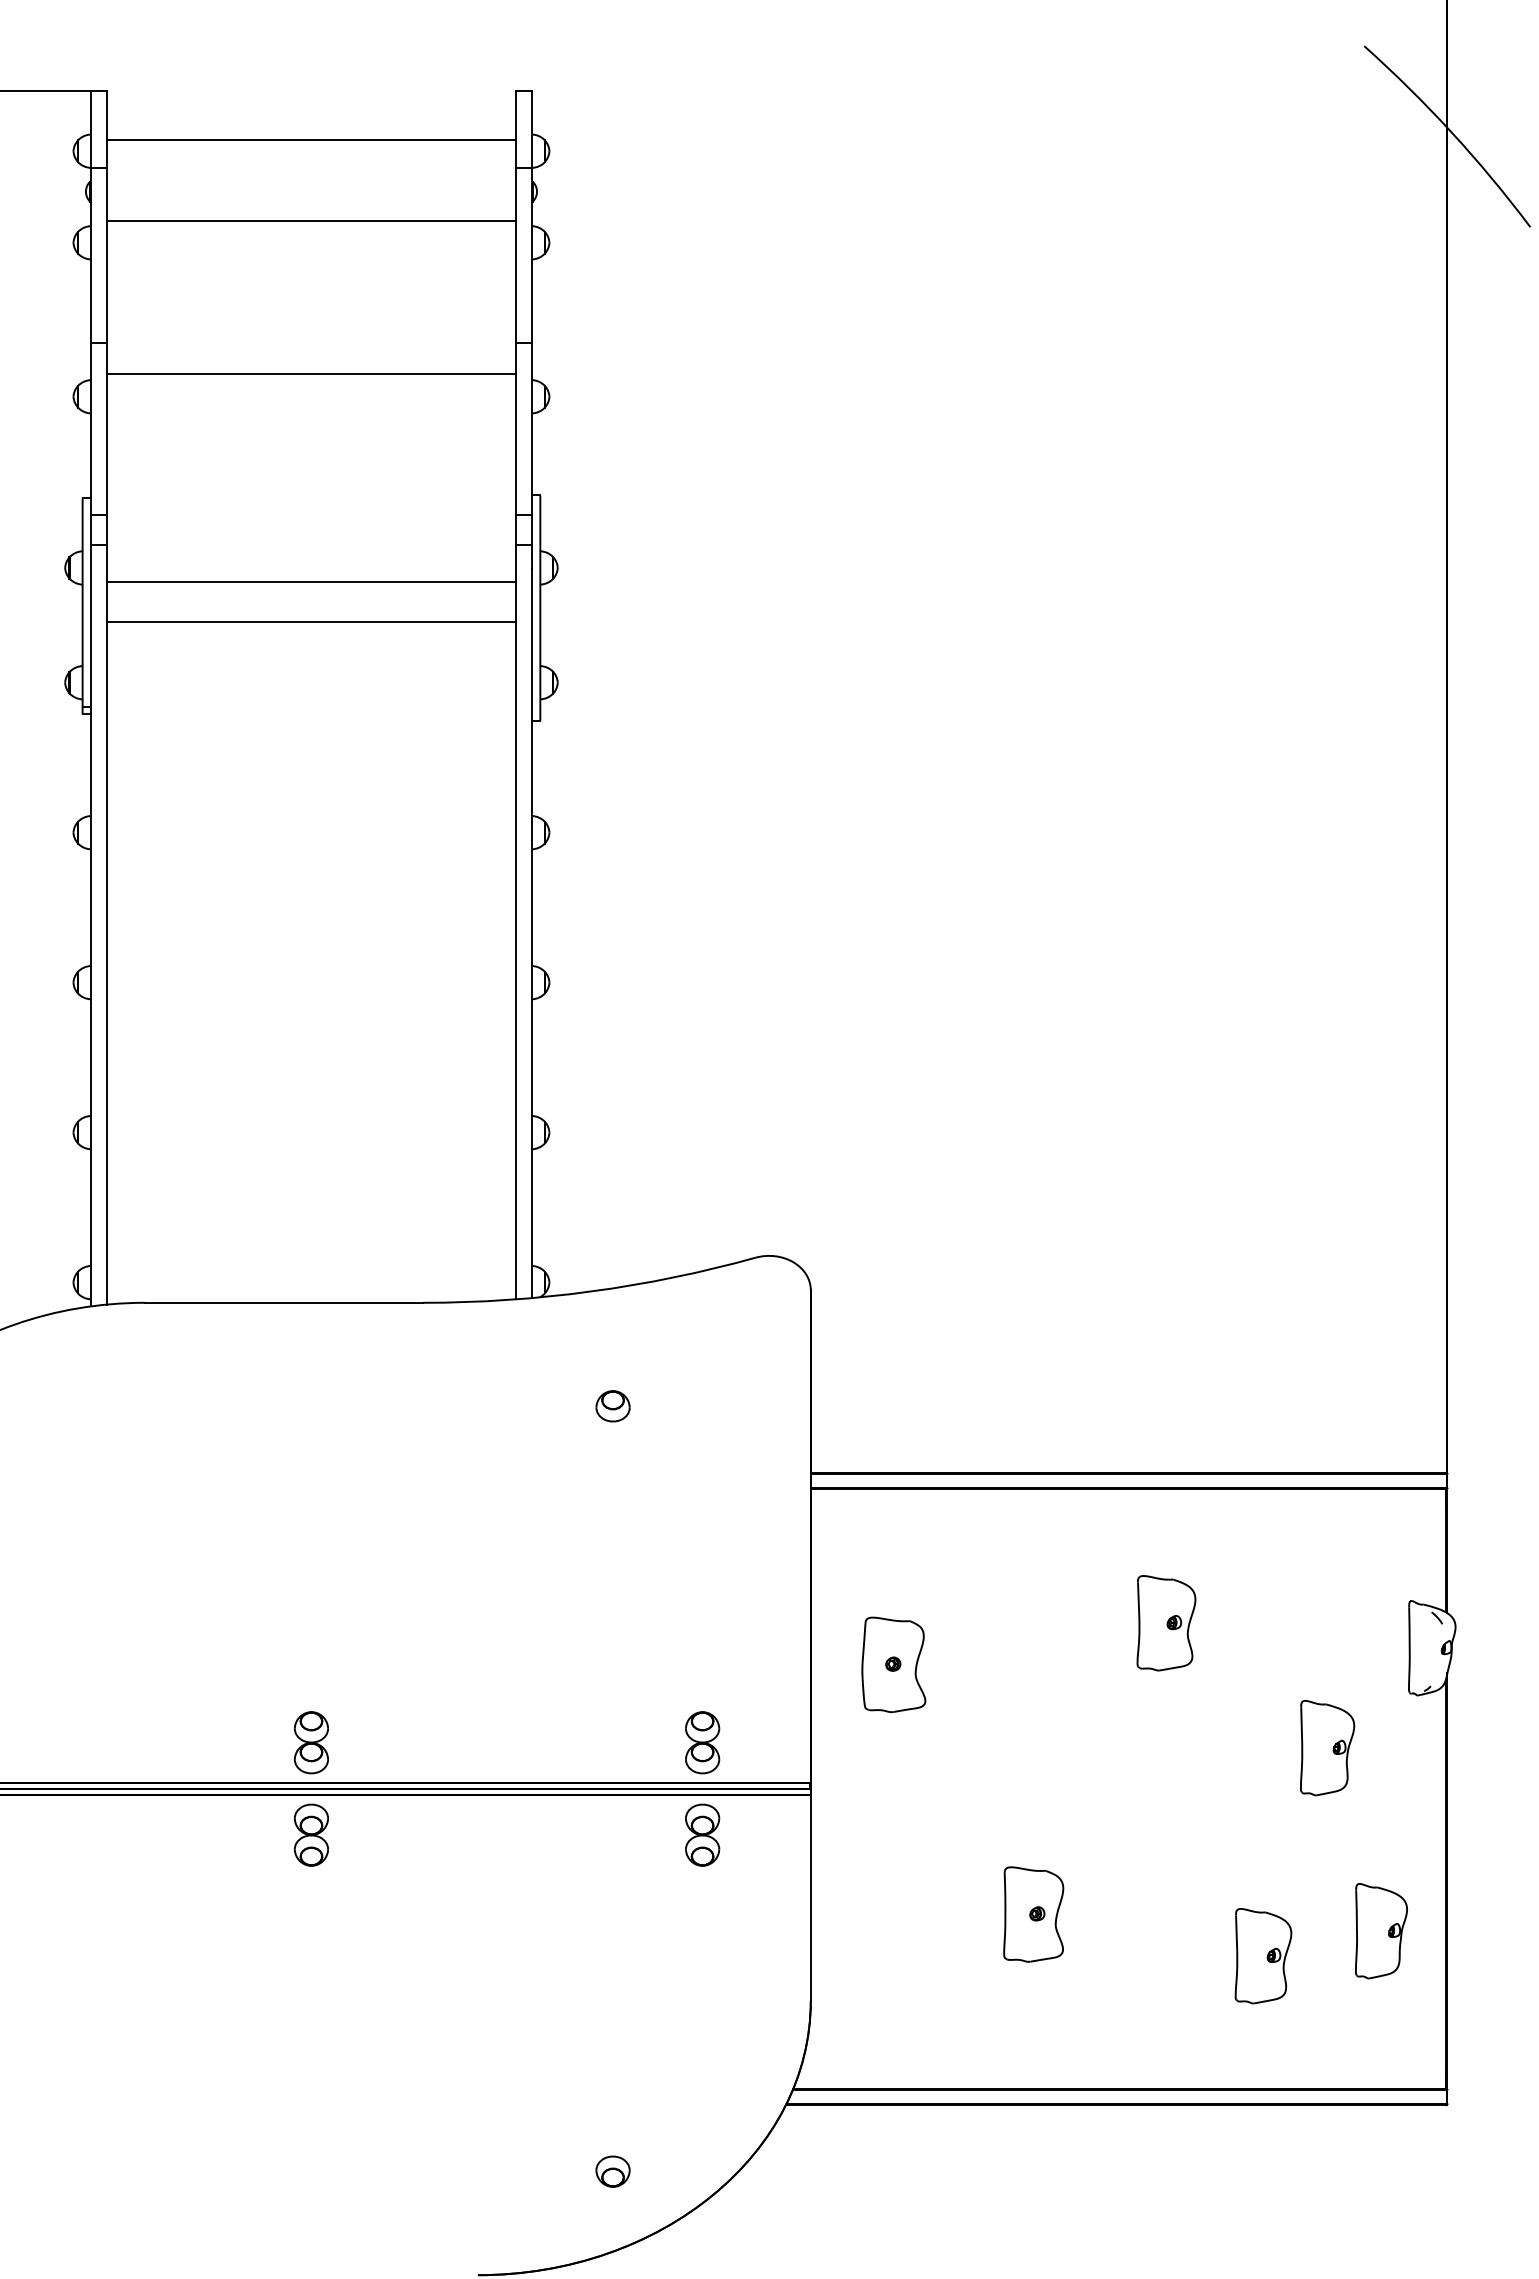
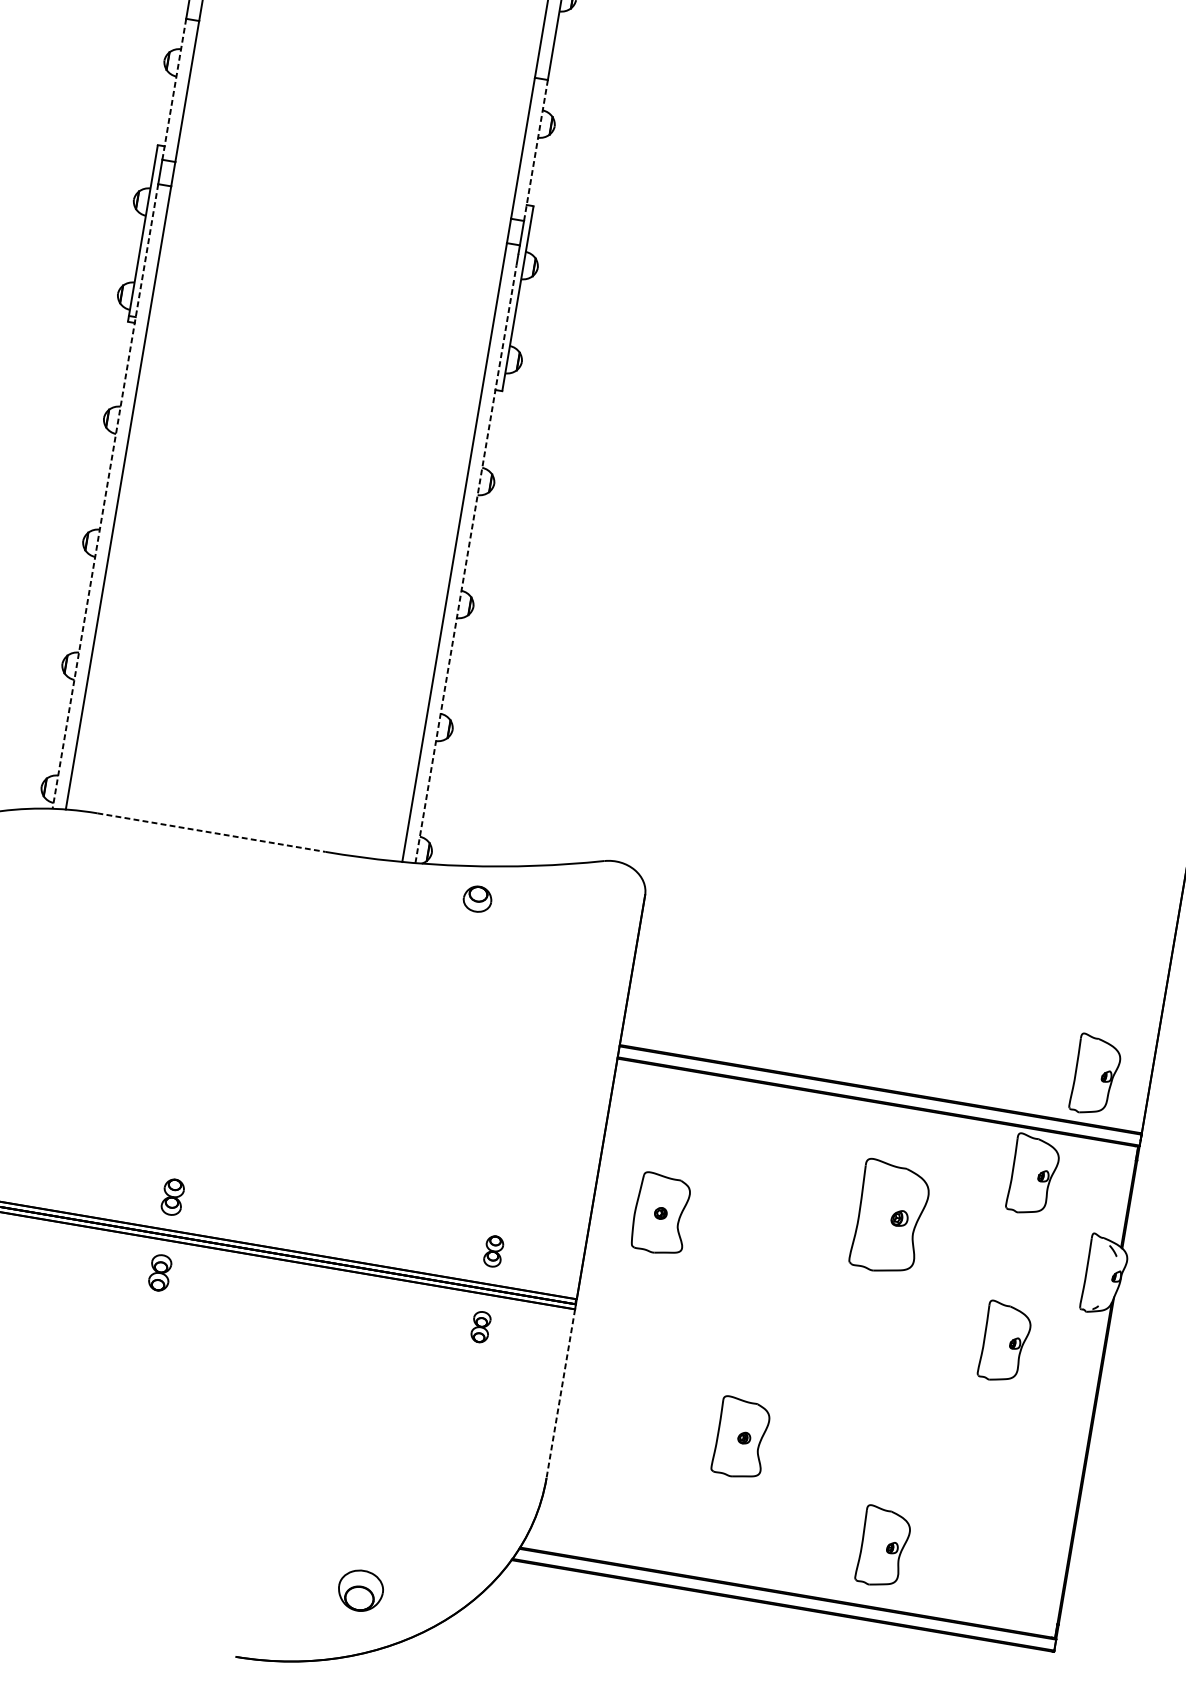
line: (311, 374) -> (362, 75), removed
line: (90, 428) -> (174, 88), solid -> dashed
line: (532, 428) -> (536, 150), solid -> dashed
line: (311, 582) -> (333, 245), removed
line: (311, 621) -> (328, 277), removed
line: (90, 925) -> (105, 496), solid -> dashed
line: (532, 933) -> (466, 564), solid -> dashed
line: (284, 1302) -> (211, 832), solid -> dashed
part: (612, 1406) -> (477, 899), moved
part: (1327, 1544) -> (1033, 1175), added
part: (1166, 1623) -> (890, 1217), size x1.4
part: (311, 1742) -> (173, 1196), size x0.7
part: (702, 1742) -> (493, 1251), size x0.6
part: (311, 1834) -> (160, 1272), size x0.7
part: (702, 1834) -> (480, 1326), size x0.6
line: (810, 1898) -> (560, 1394), solid -> dashed
part: (1381, 1931) -> (1095, 1075), moved
part: (1263, 1956) -> (883, 1547), moved
part: (612, 2171) -> (360, 1590), size x1.6

